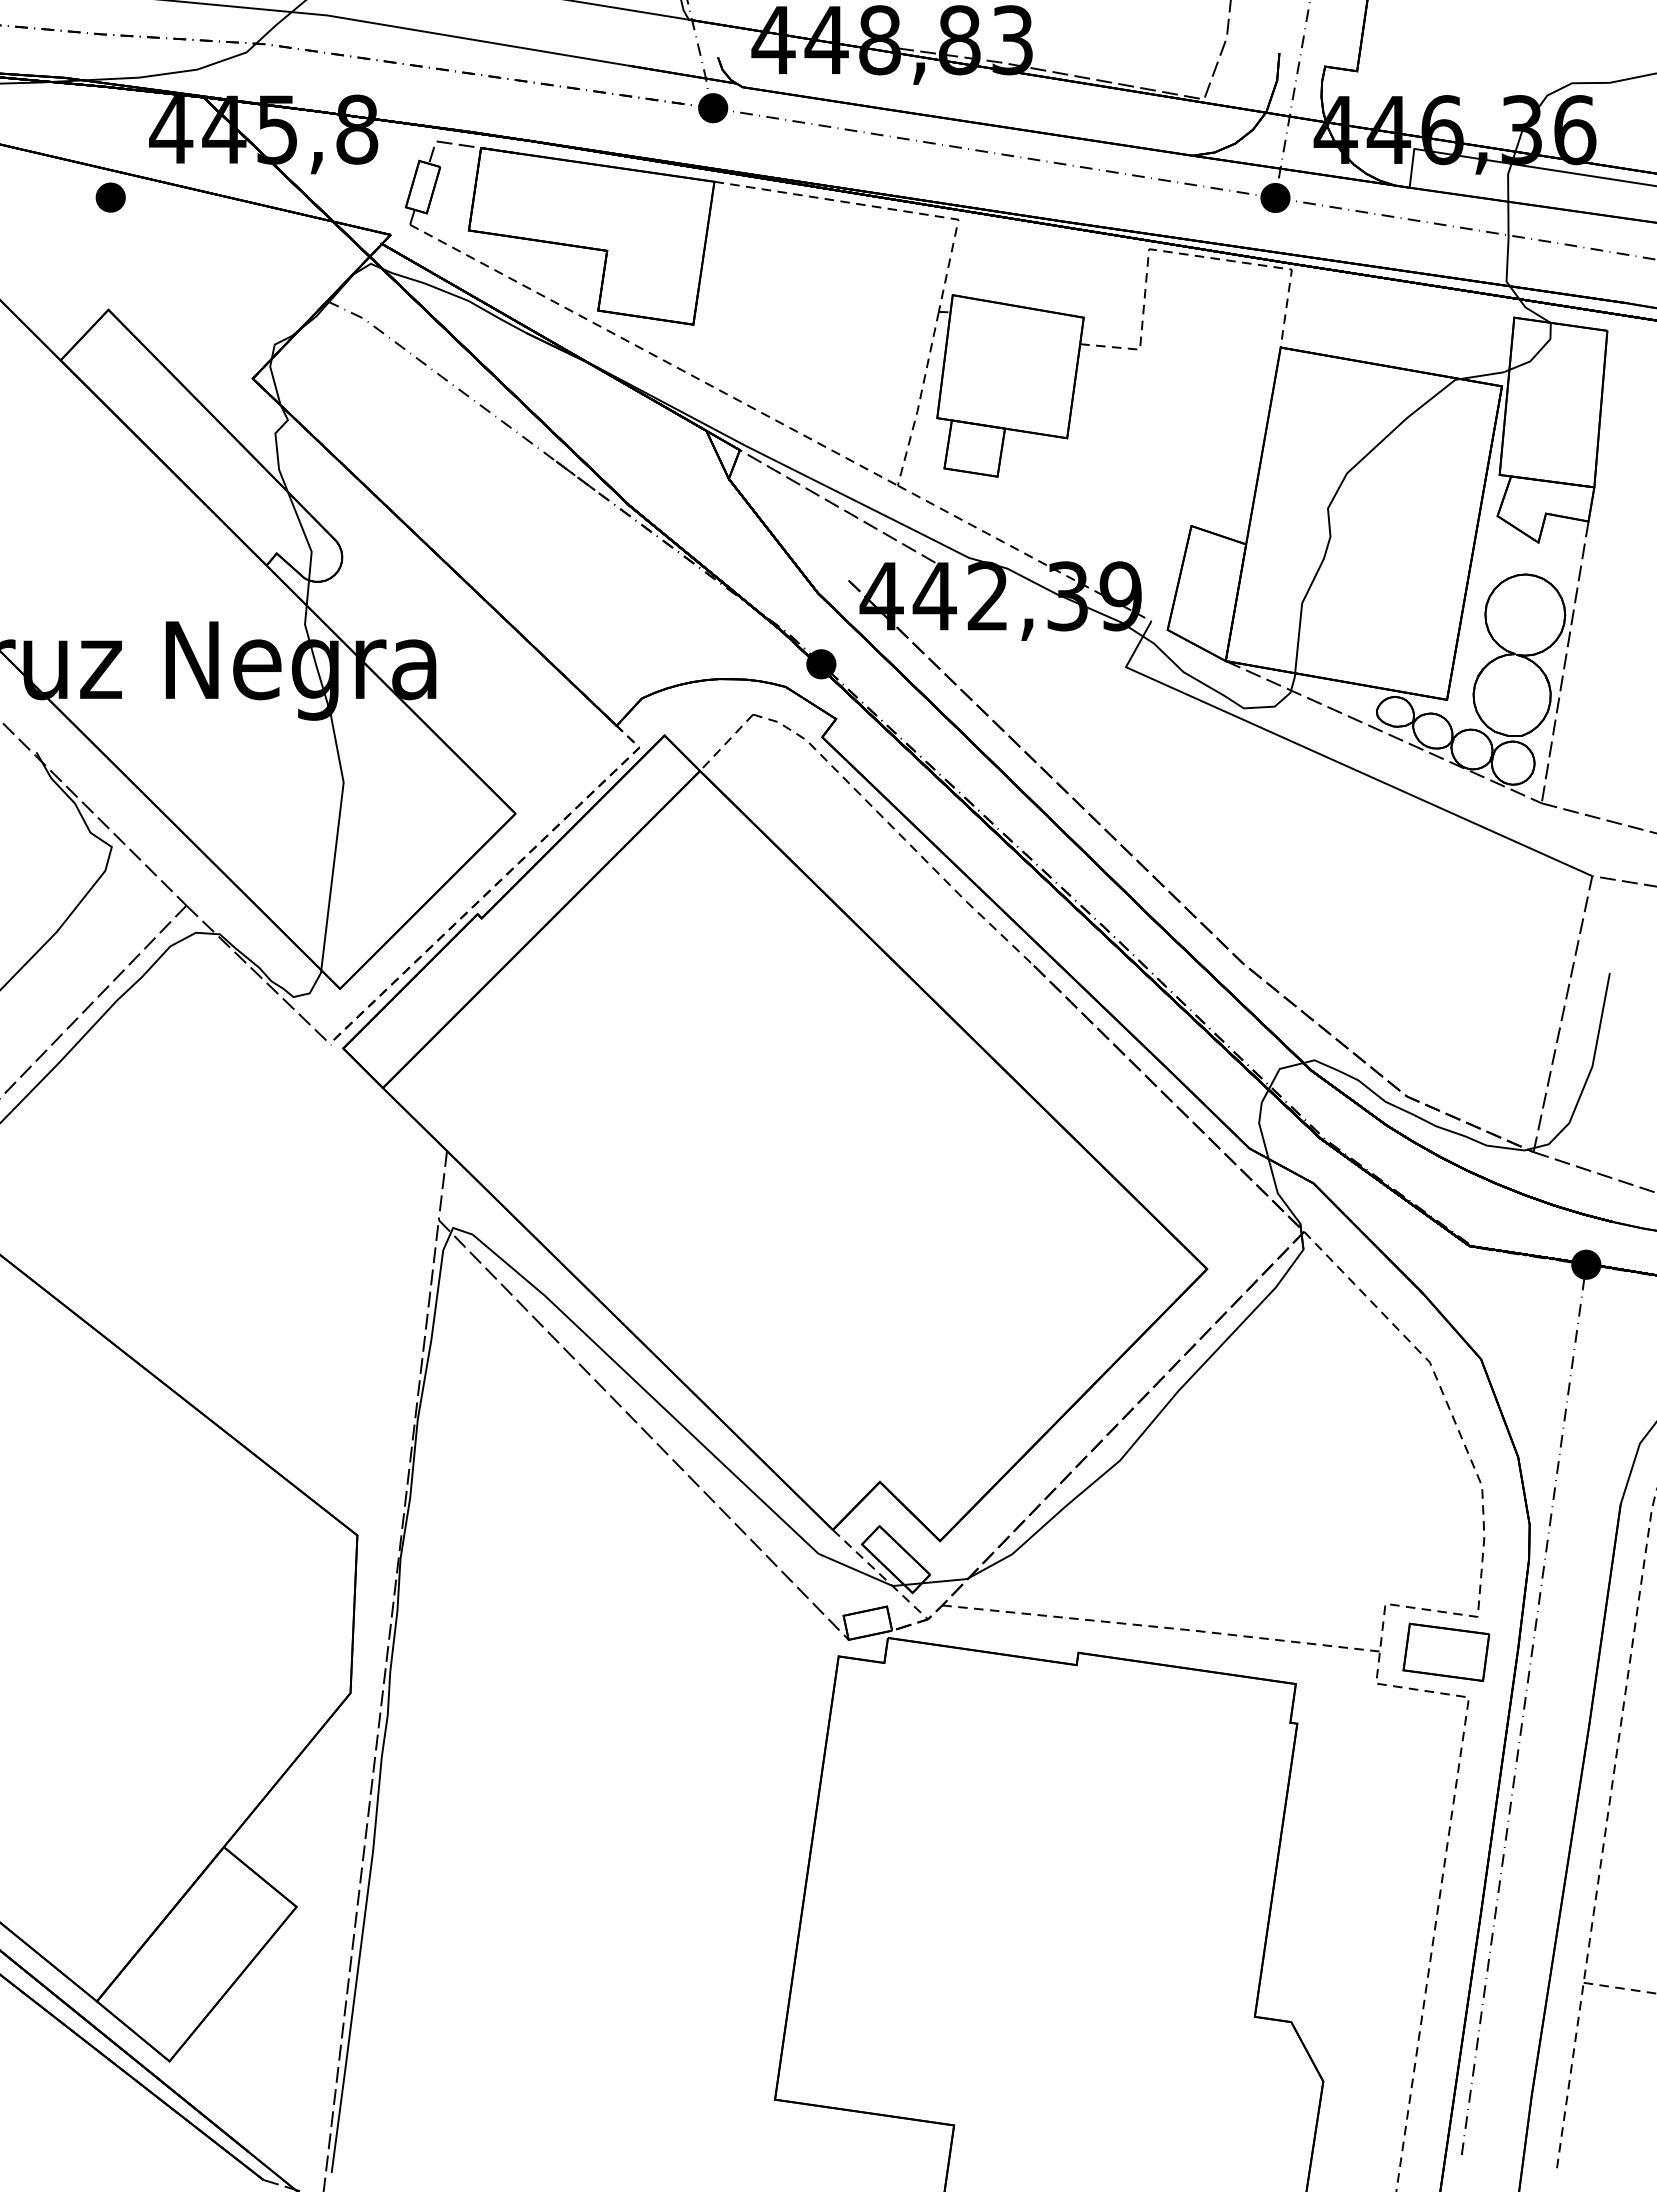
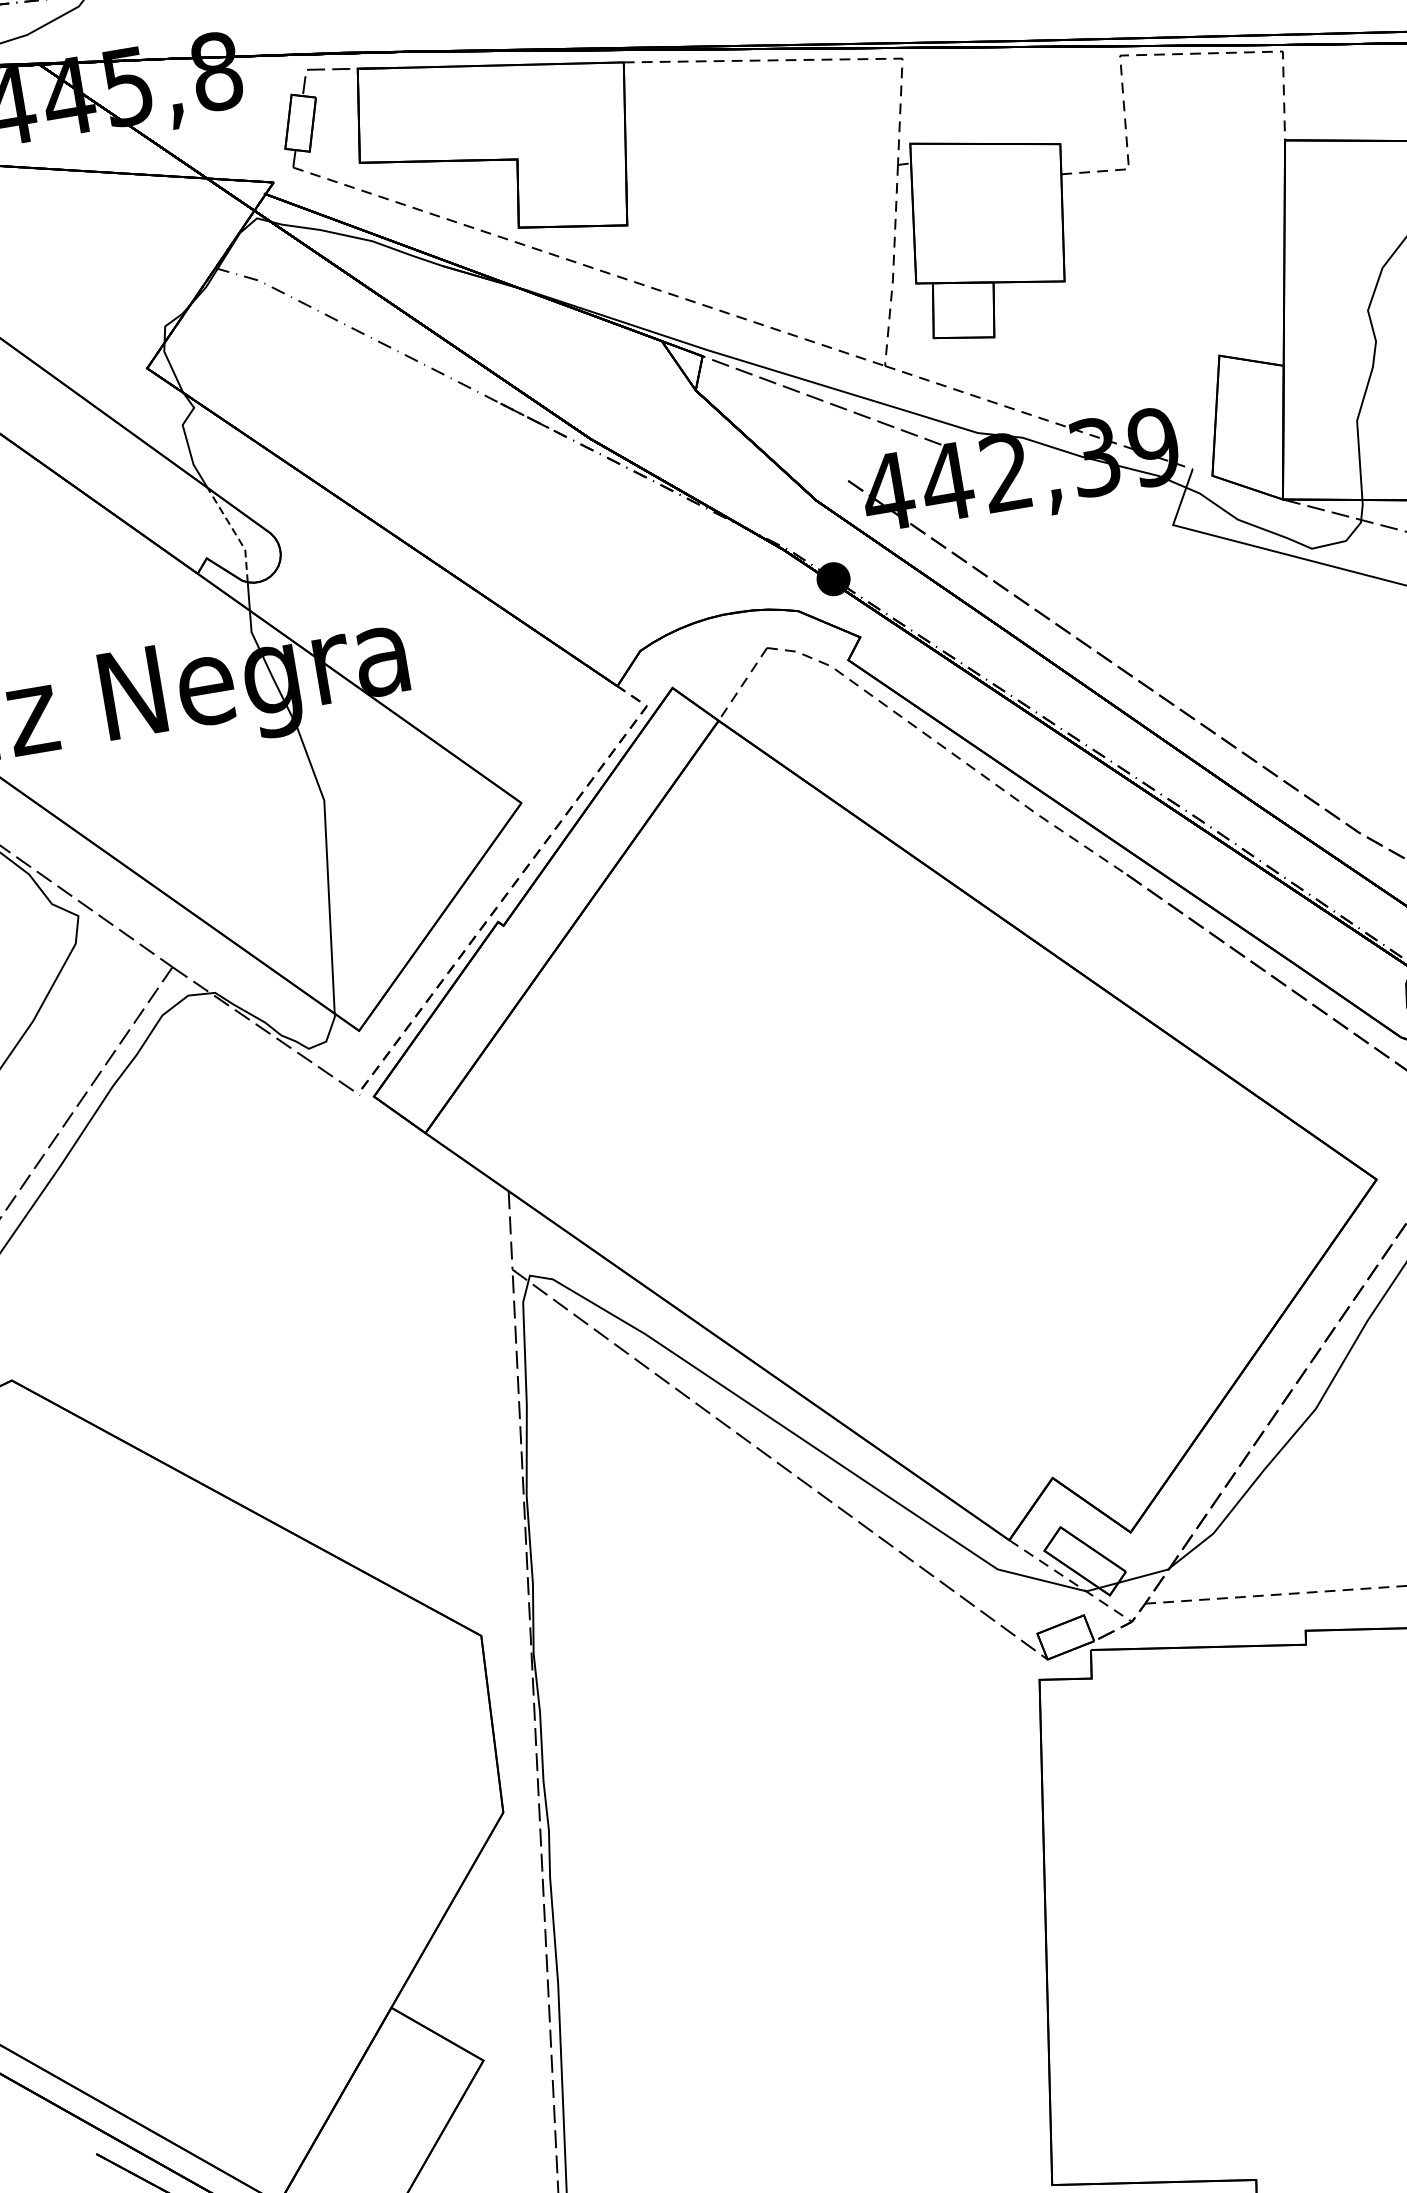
line: (305, 535) -> (235, 532), solid -> dashed

